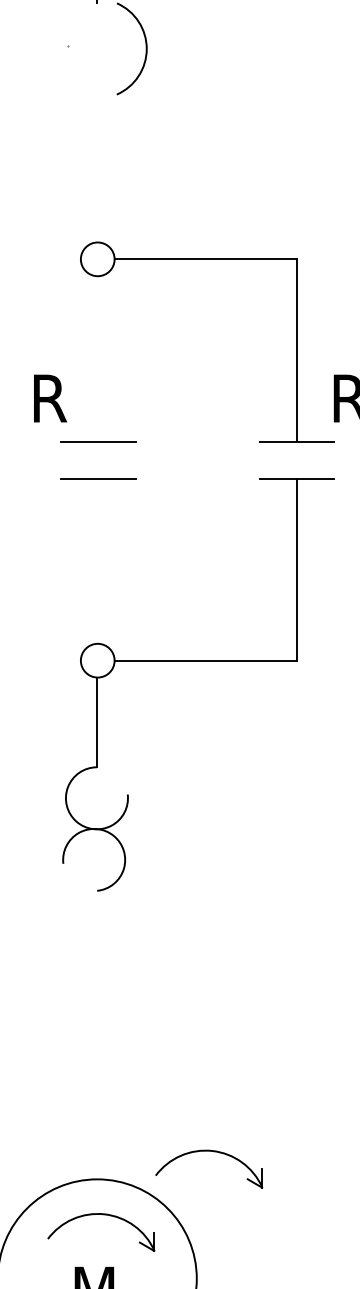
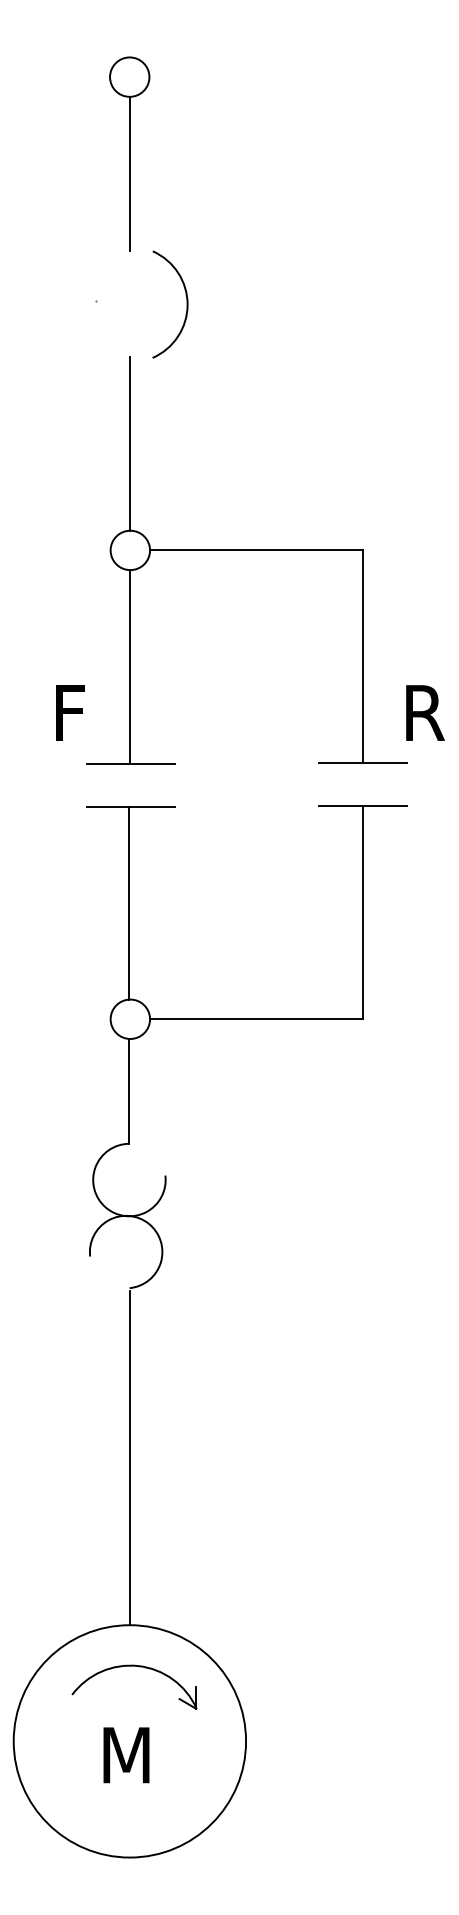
line: (97, 167) -> (130, 443), added
line: (97, 358) -> (130, 666), added
text: (49, 398) -> (74, 712), R -> F
line: (97, 561) -> (129, 903), added
line: (97, 1035) -> (129, 1457), added
part: (213, 1152) -> (265, 1593), removed

